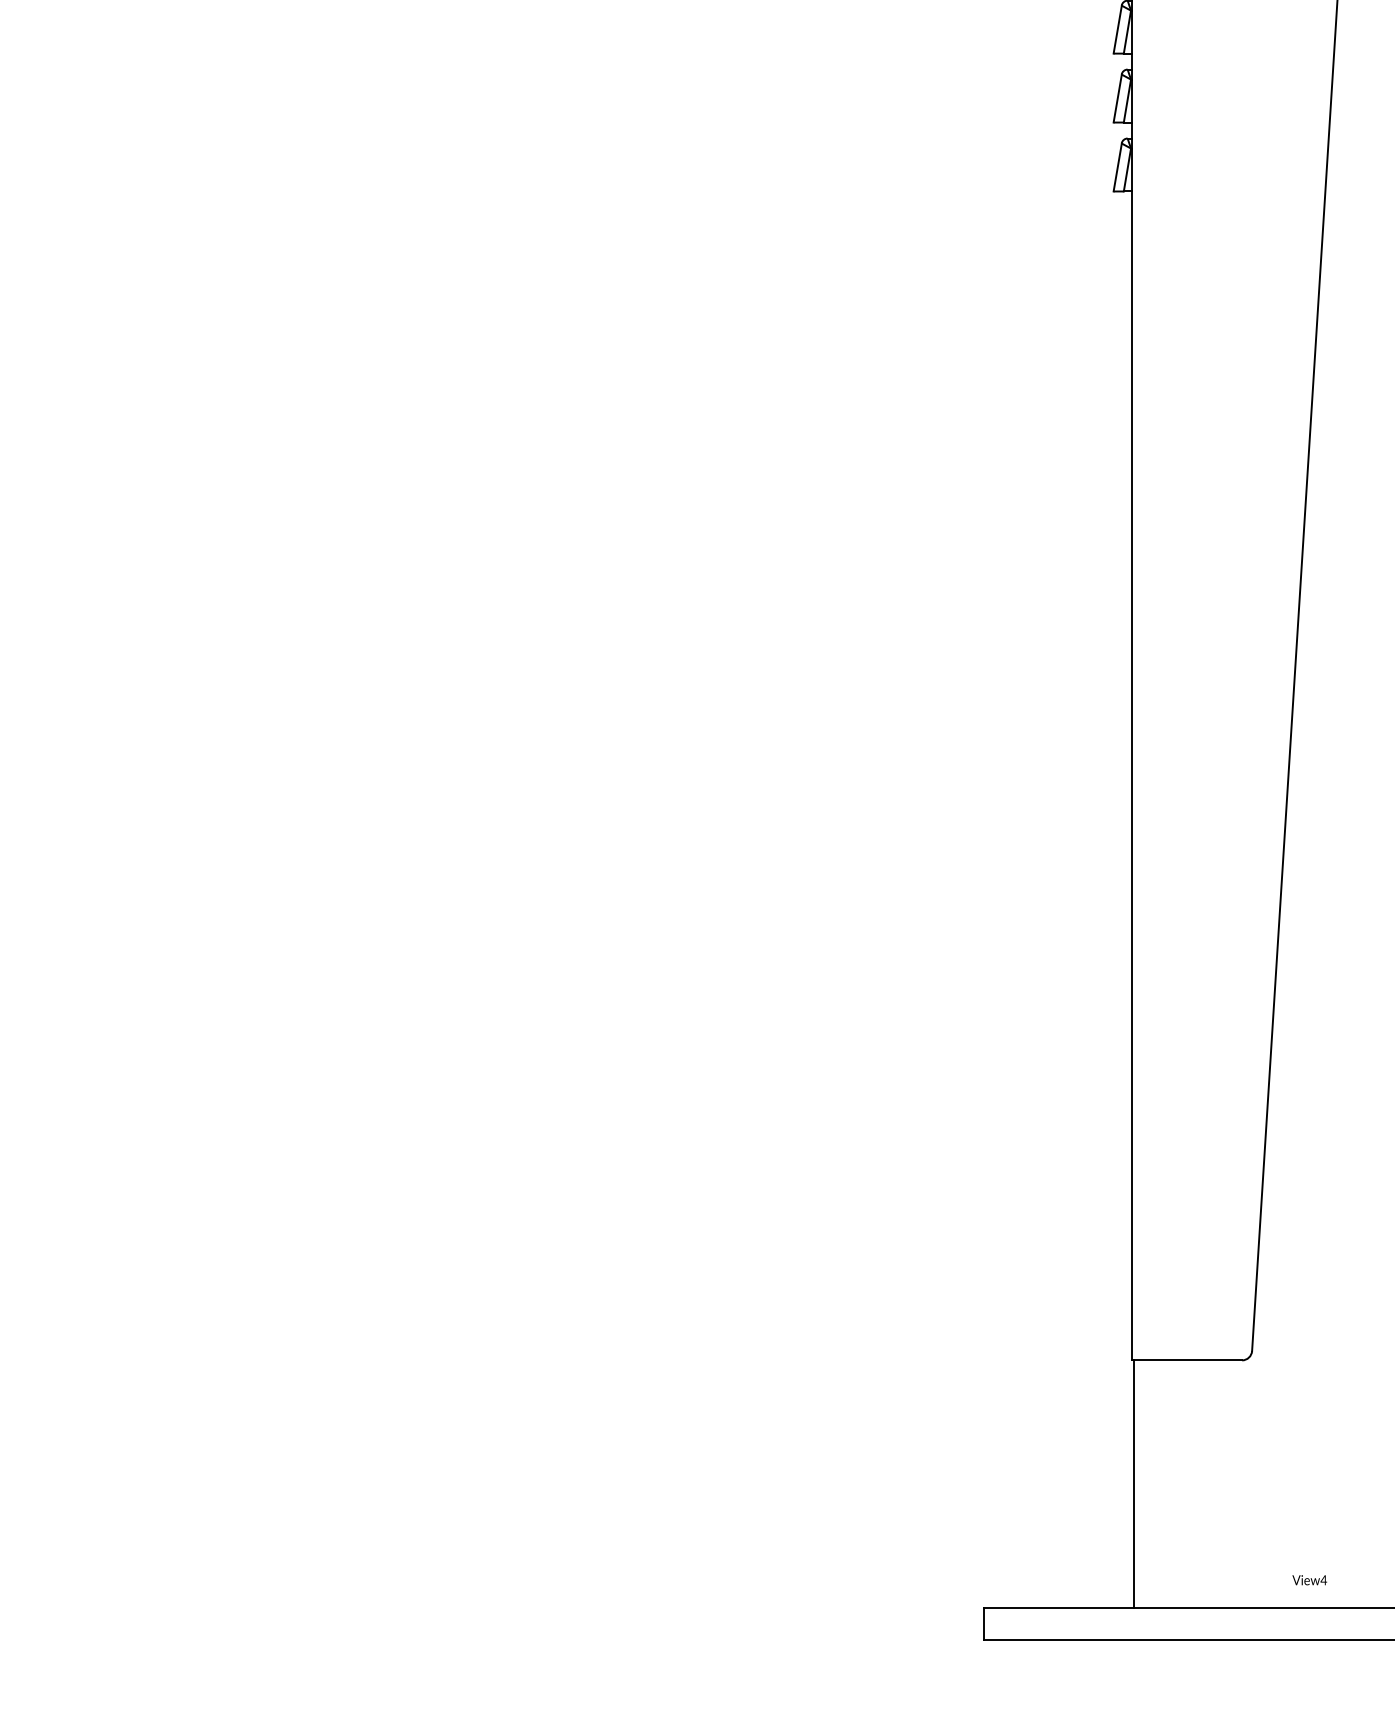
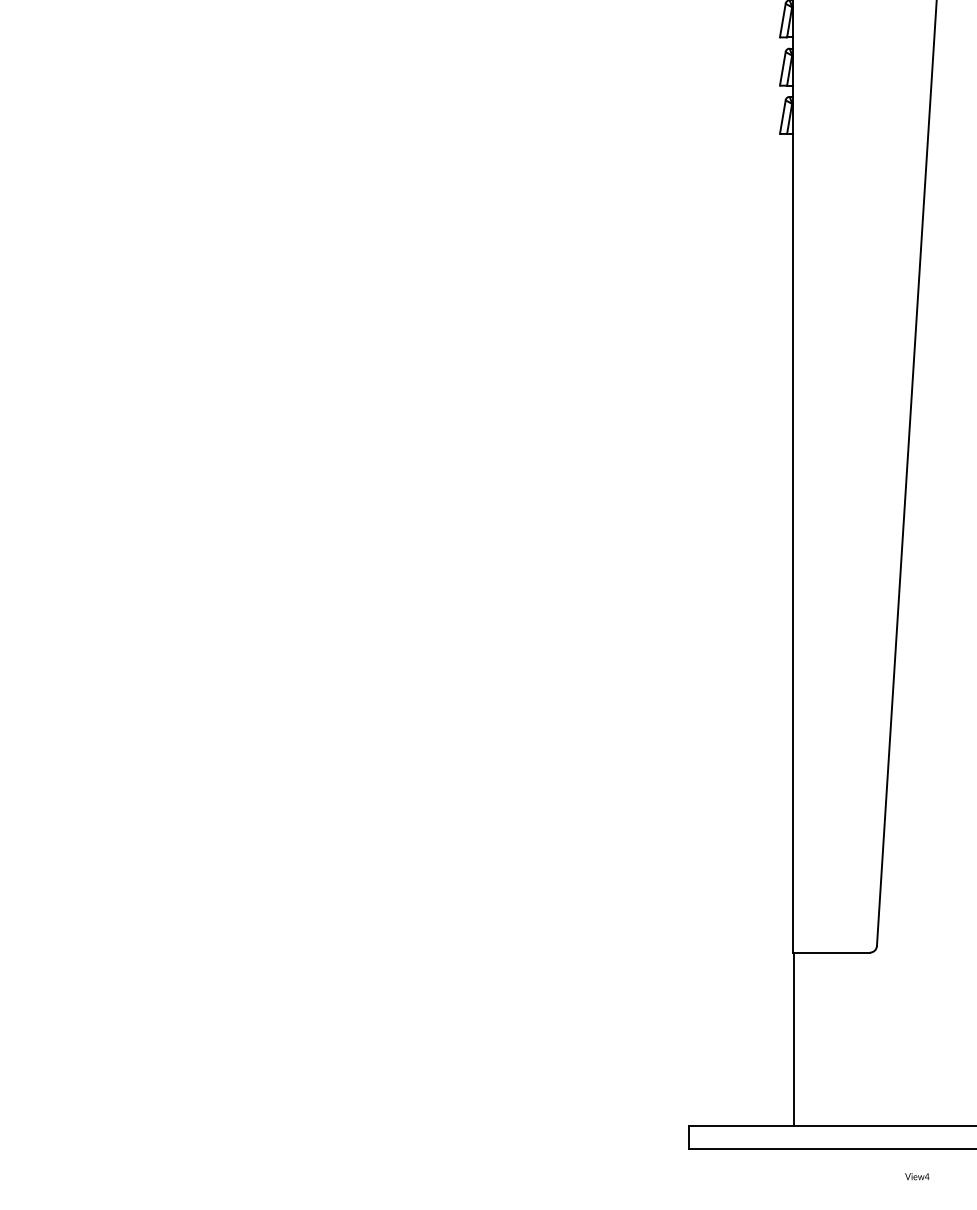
text: (1309, 1580) -> (917, 1176), moved

